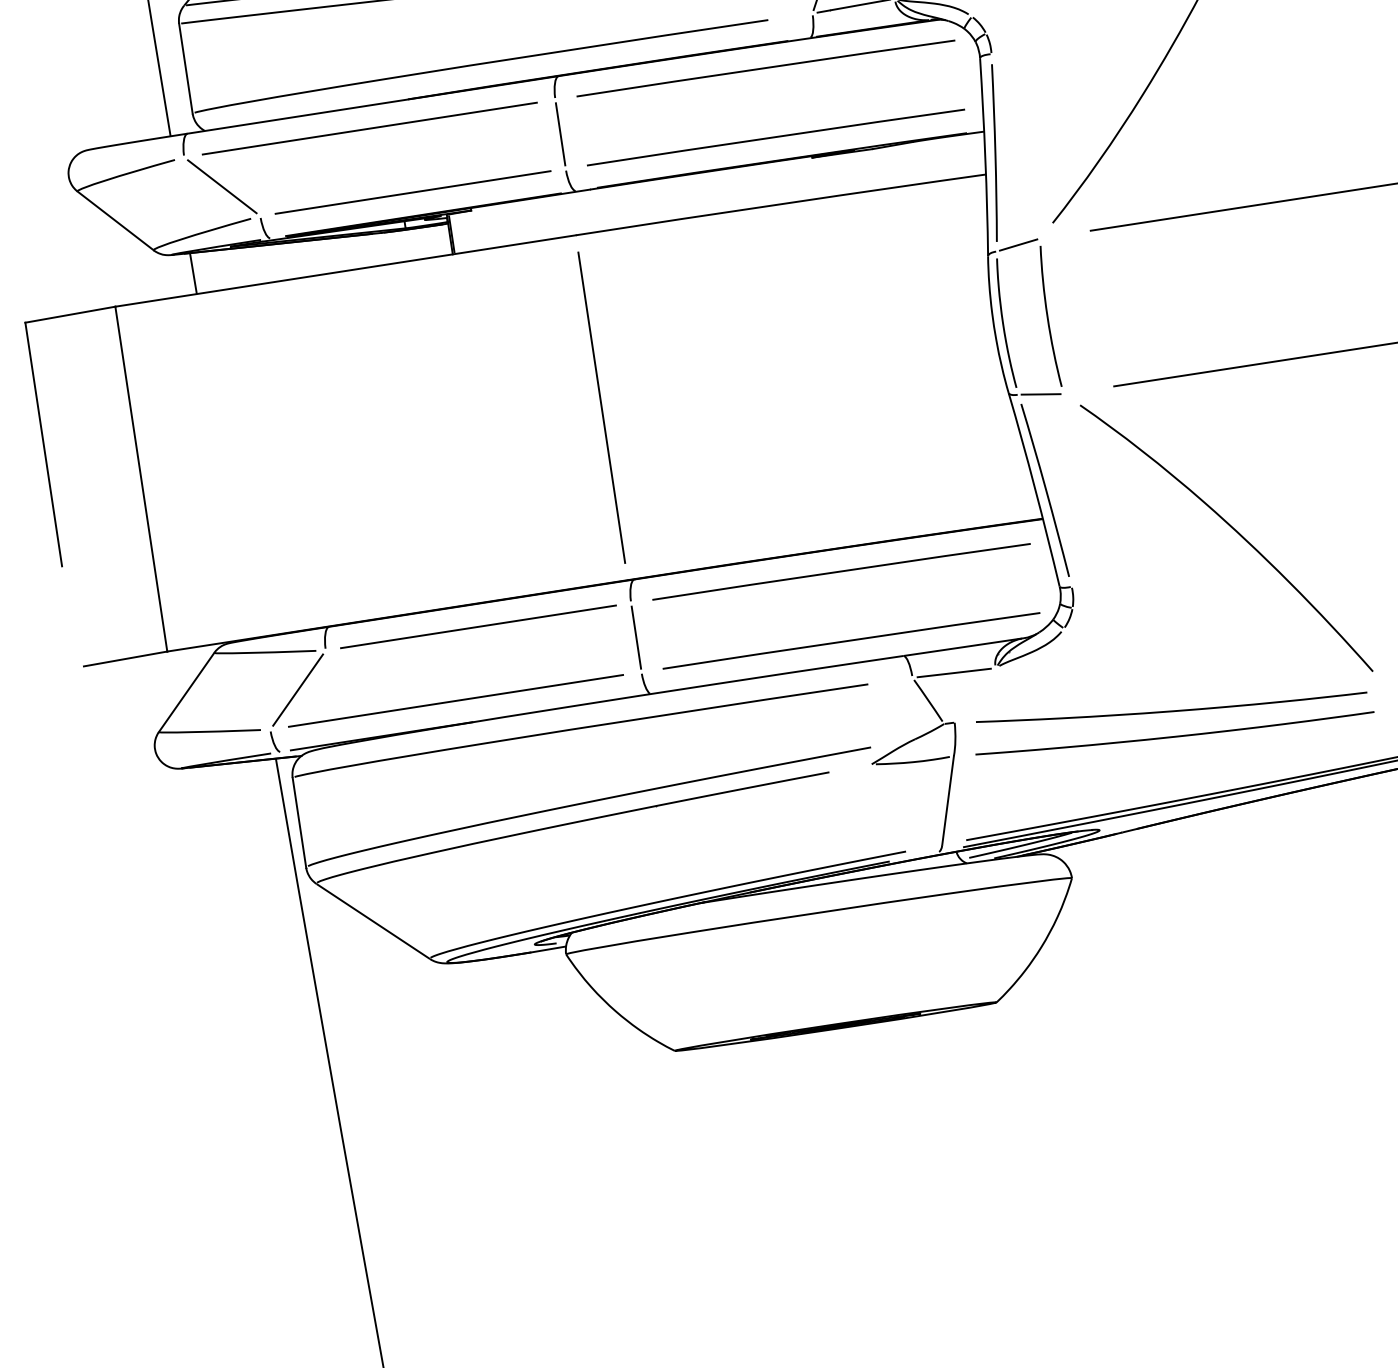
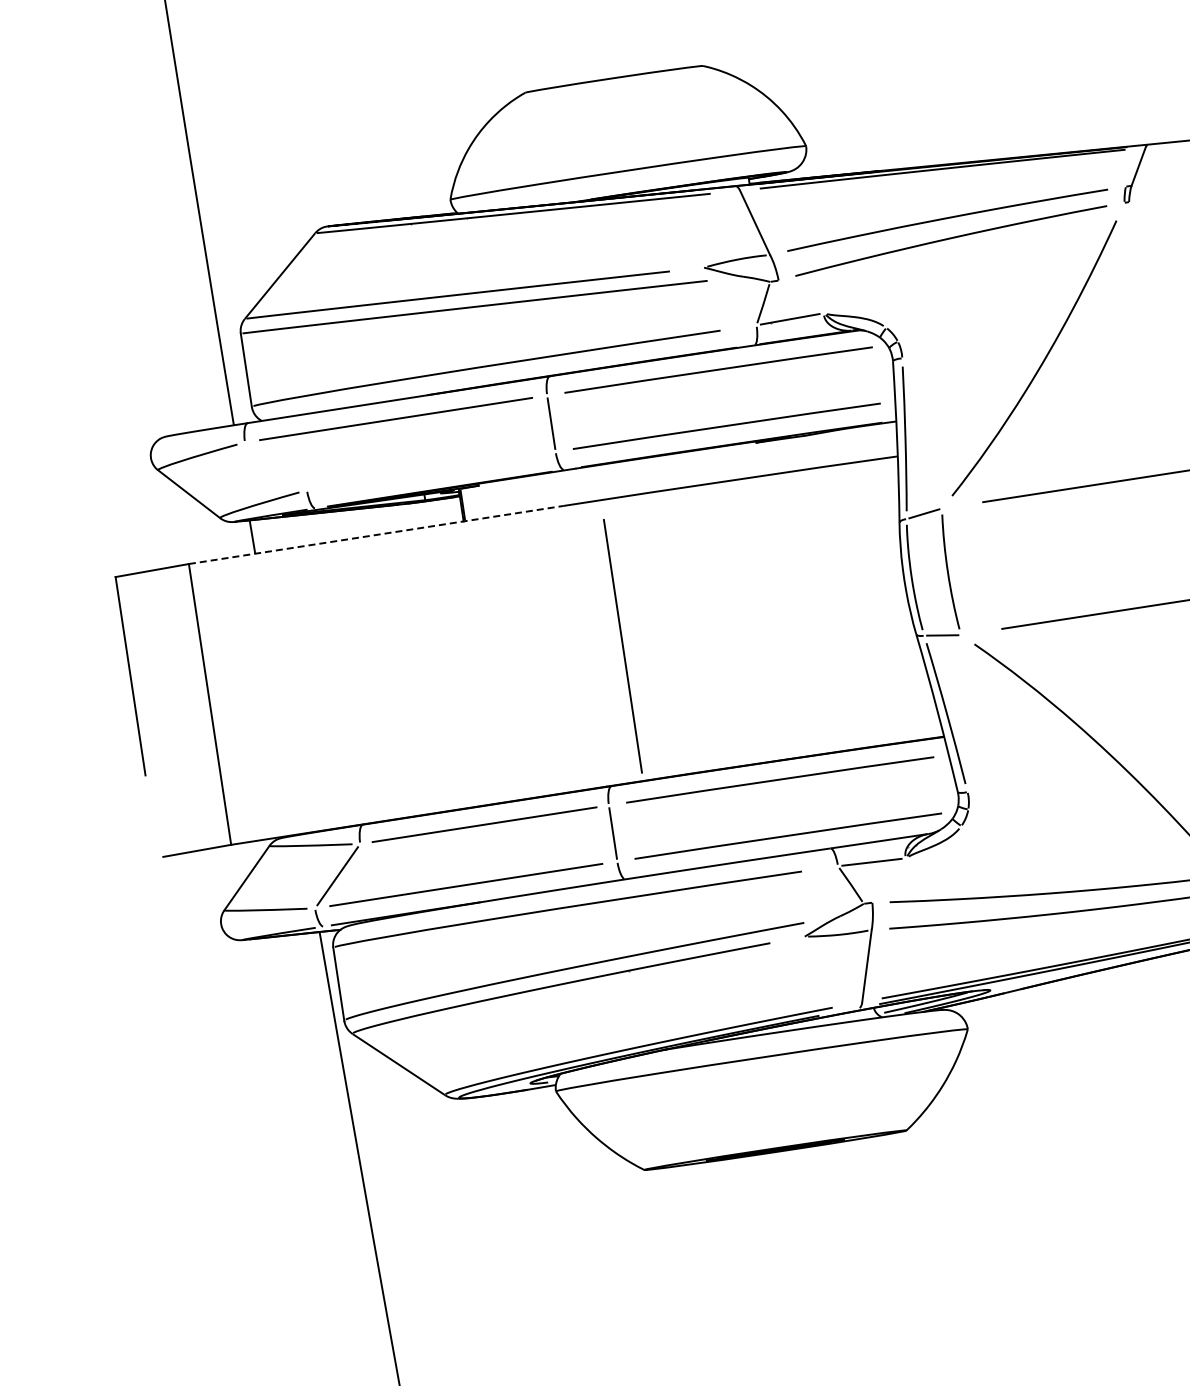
line: (221, 185) -> (275, 465), removed
line: (413, 191) -> (431, 470), removed
line: (345, 270) -> (376, 534), solid -> dashed
line: (601, 407) -> (622, 646), moved

